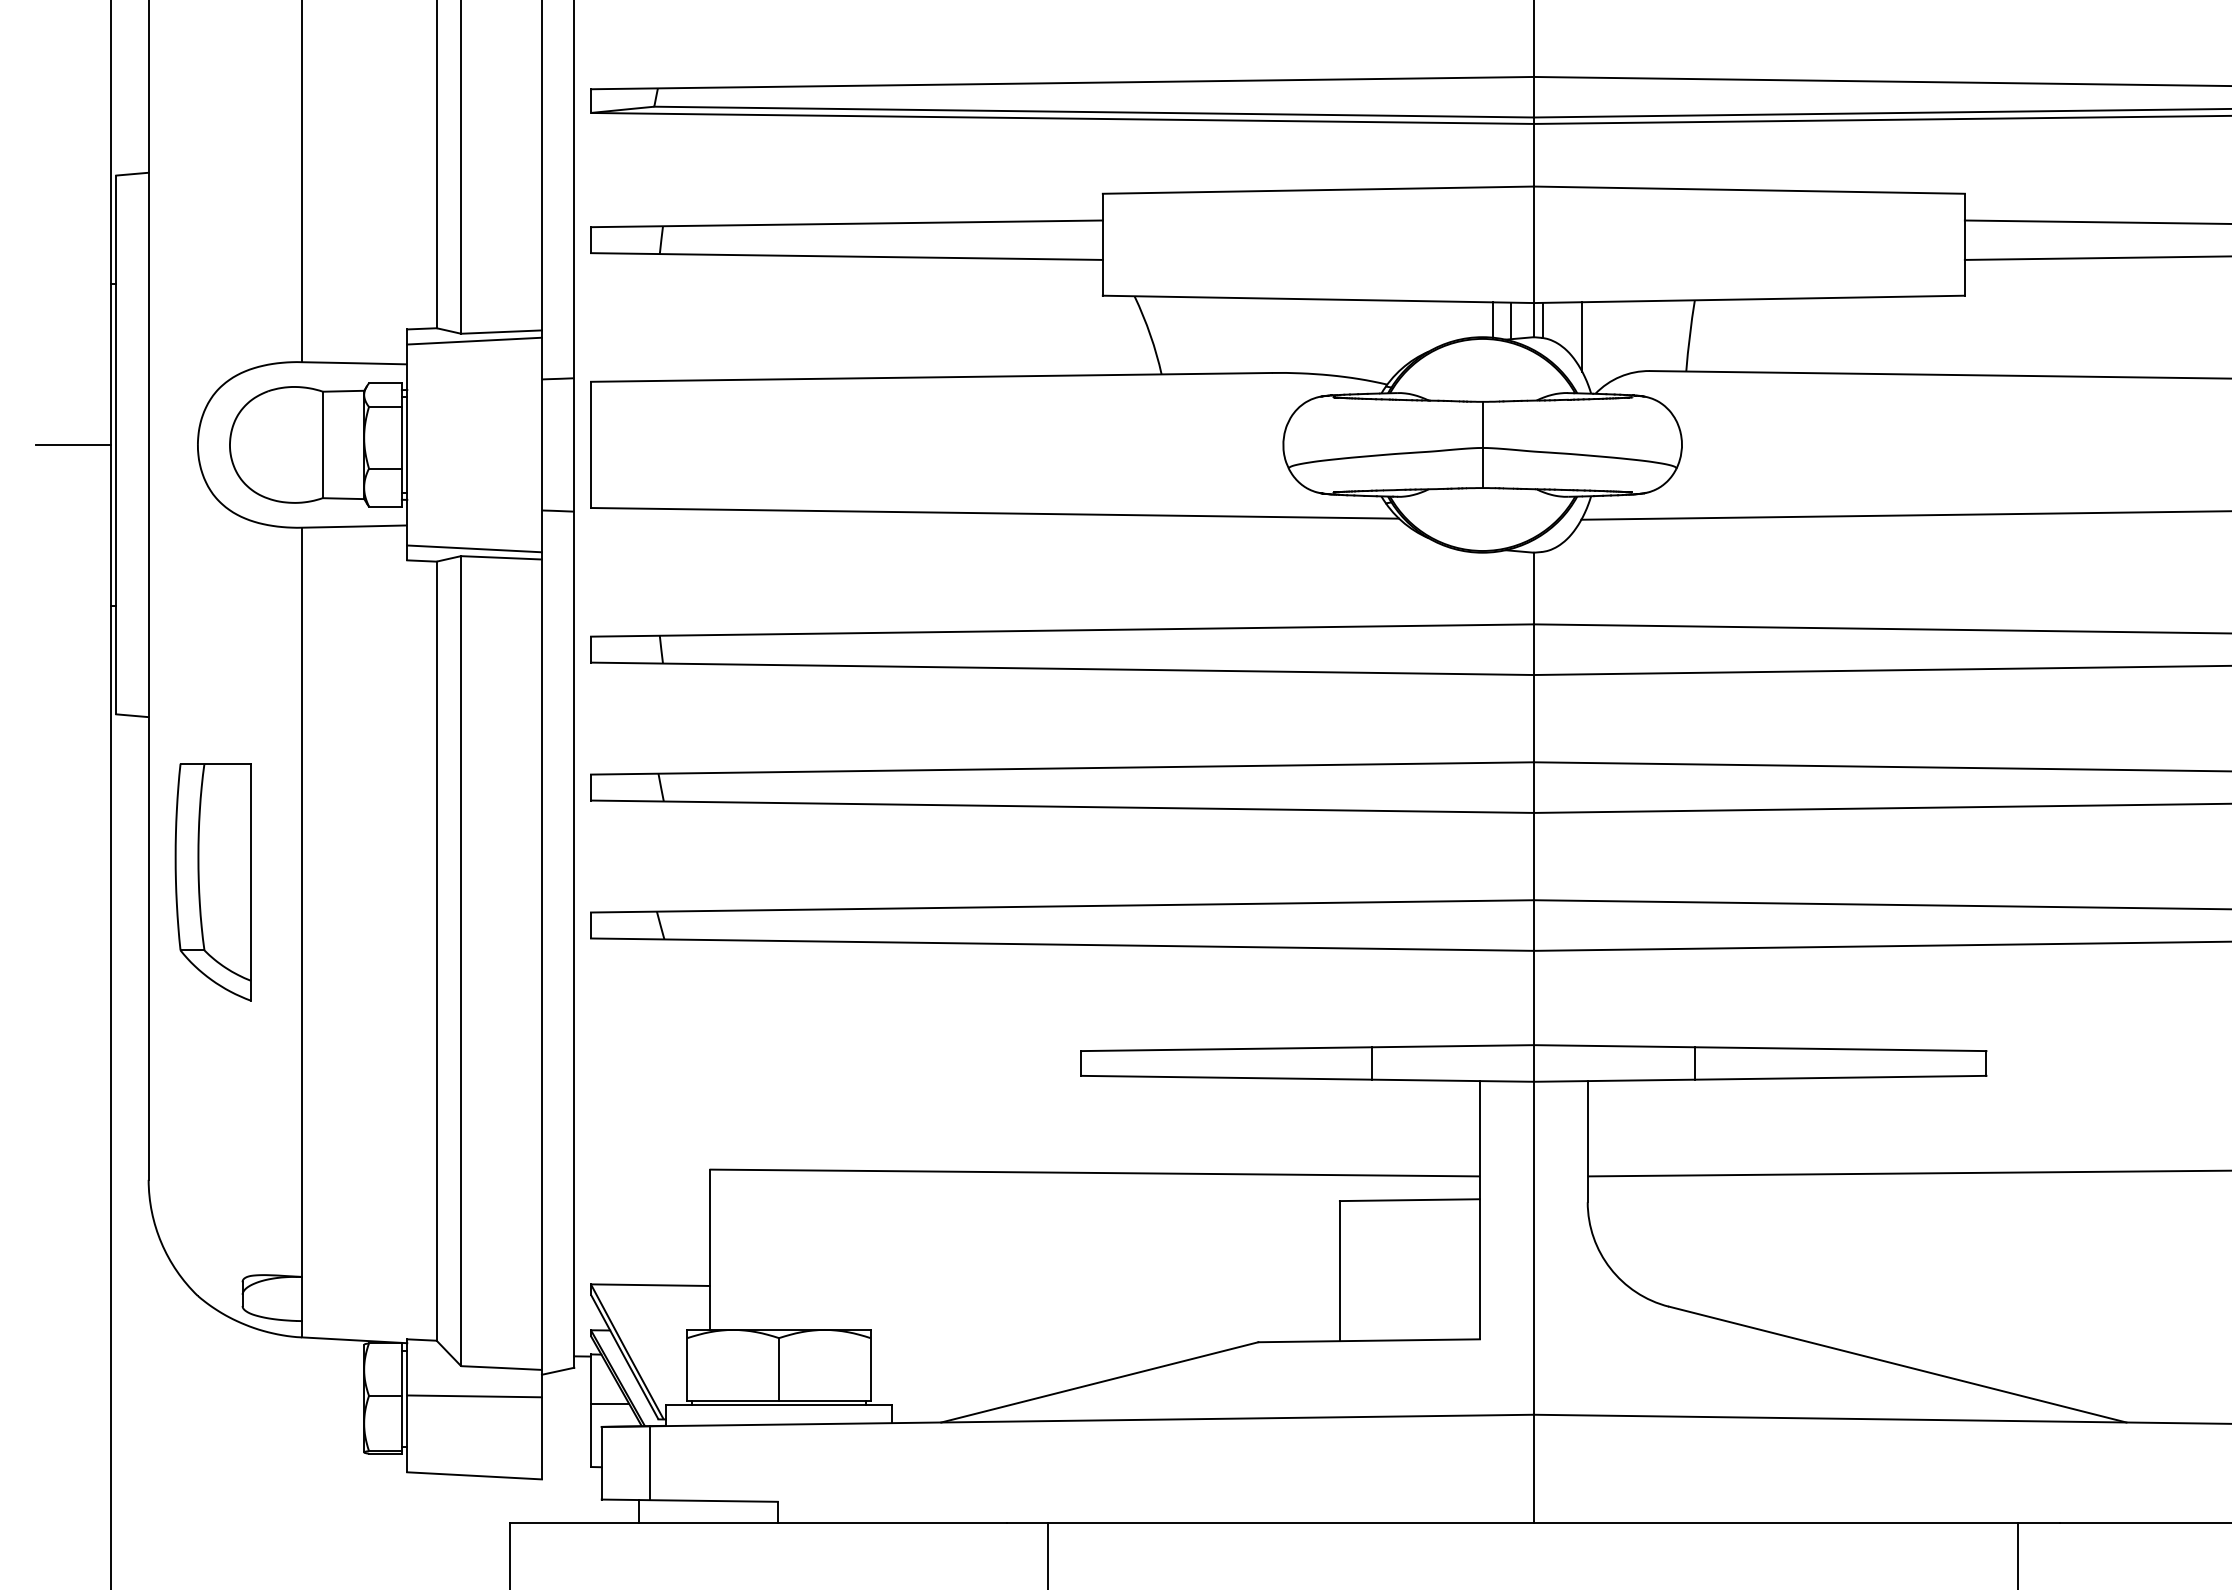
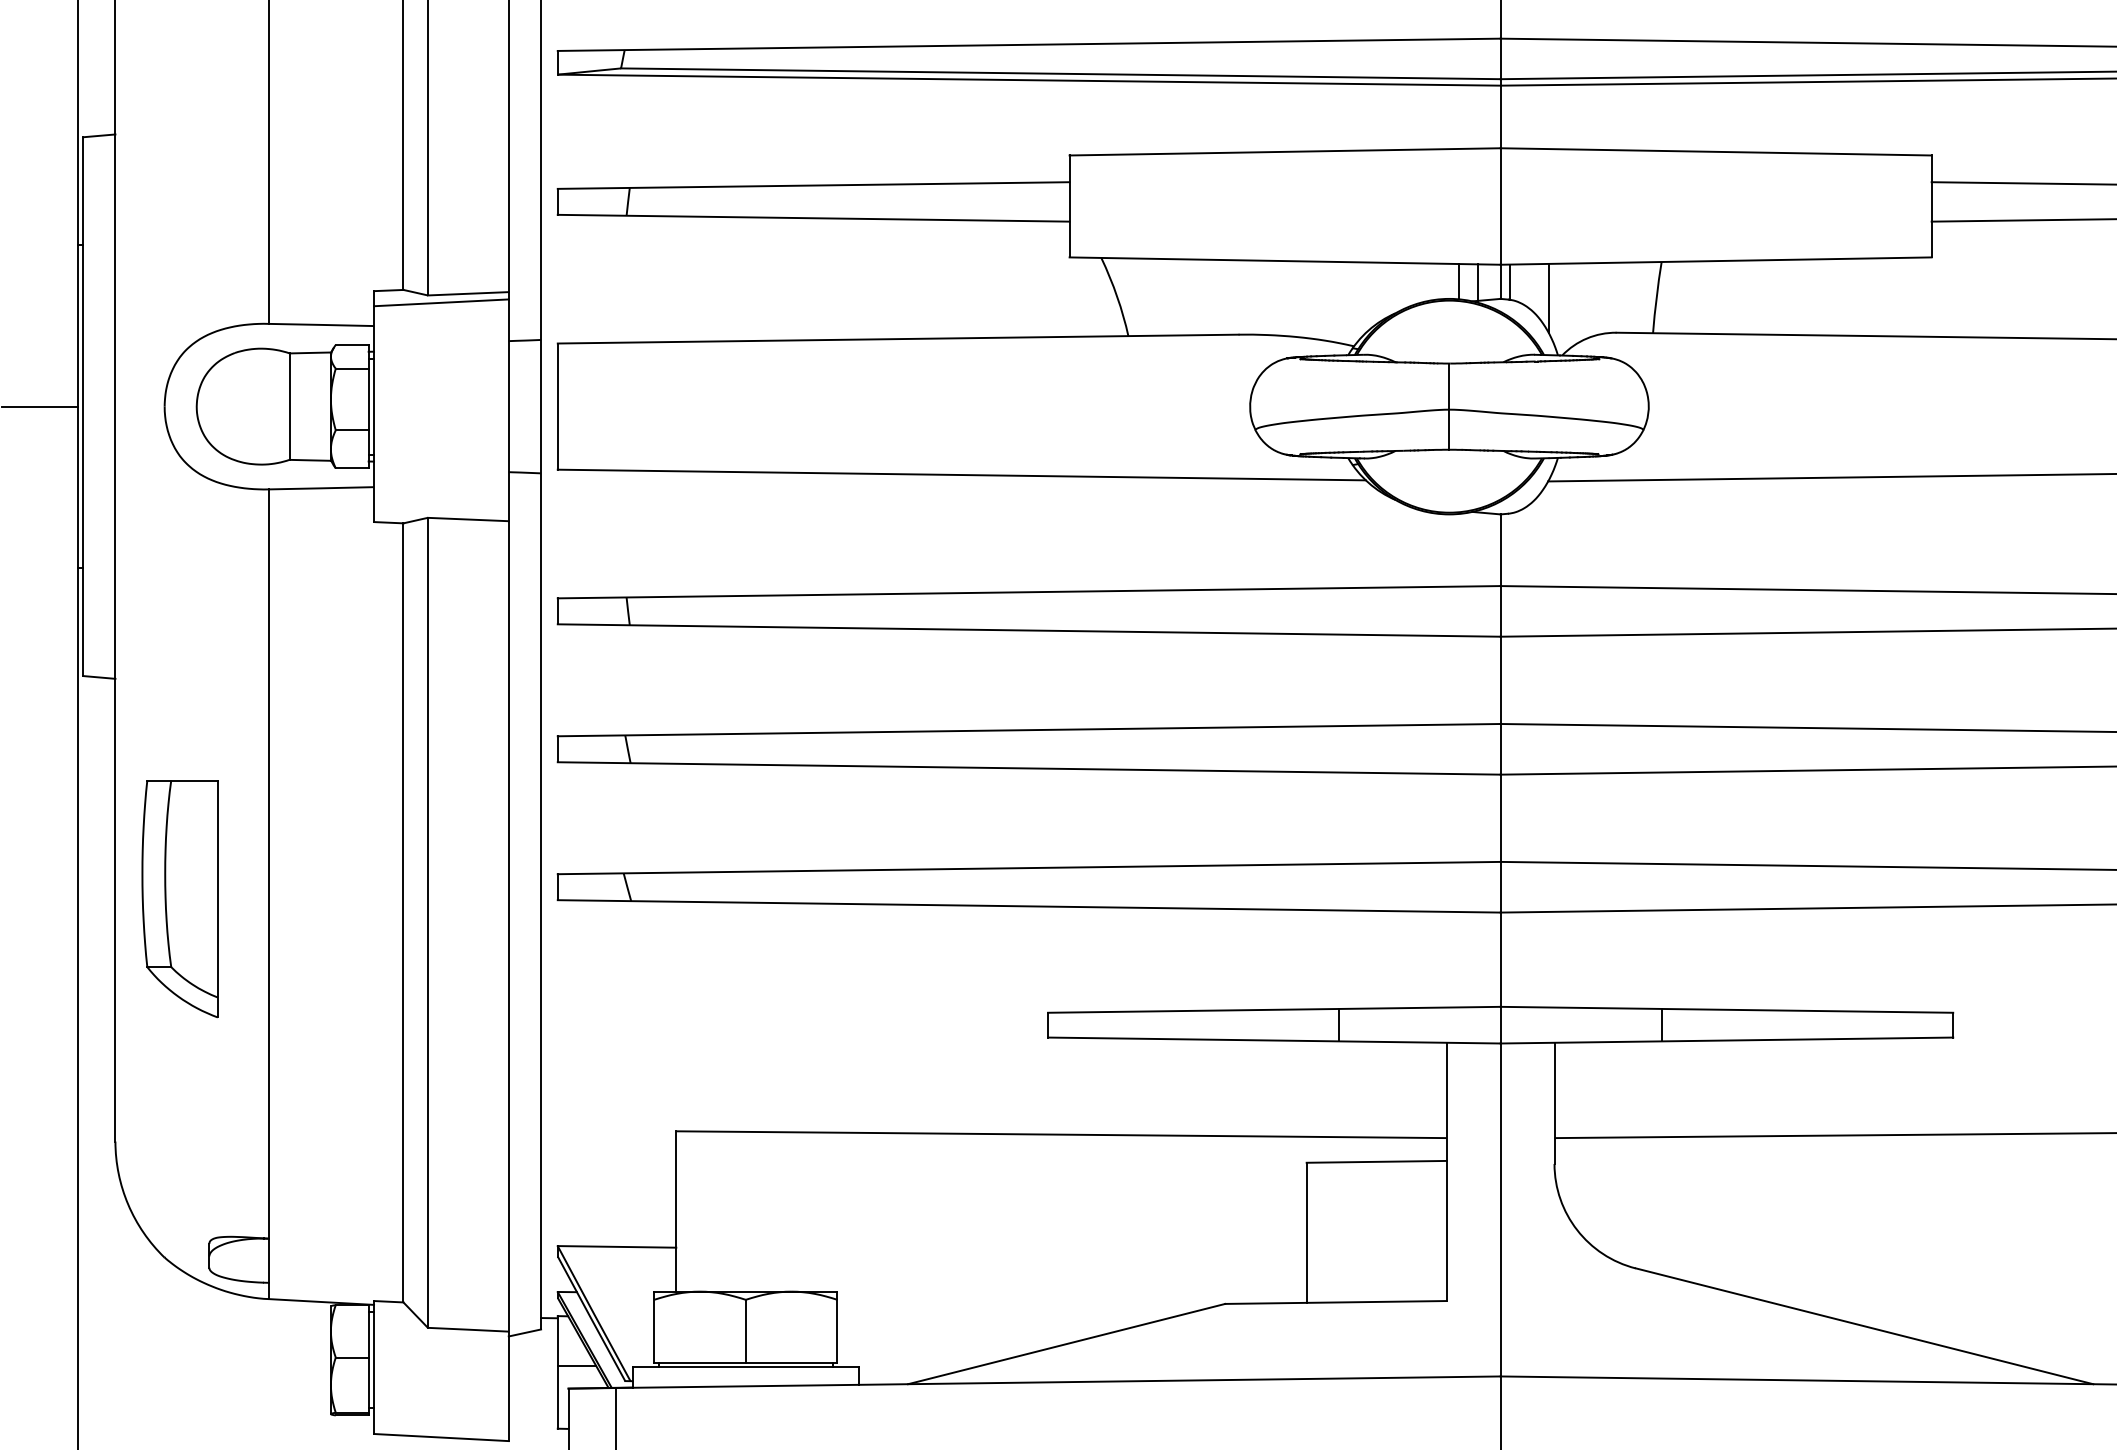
line: (474, 548) -> (441, 510), removed
part: (212, 882) -> (179, 899), moved
line: (474, 1396) -> (441, 1358), removed

